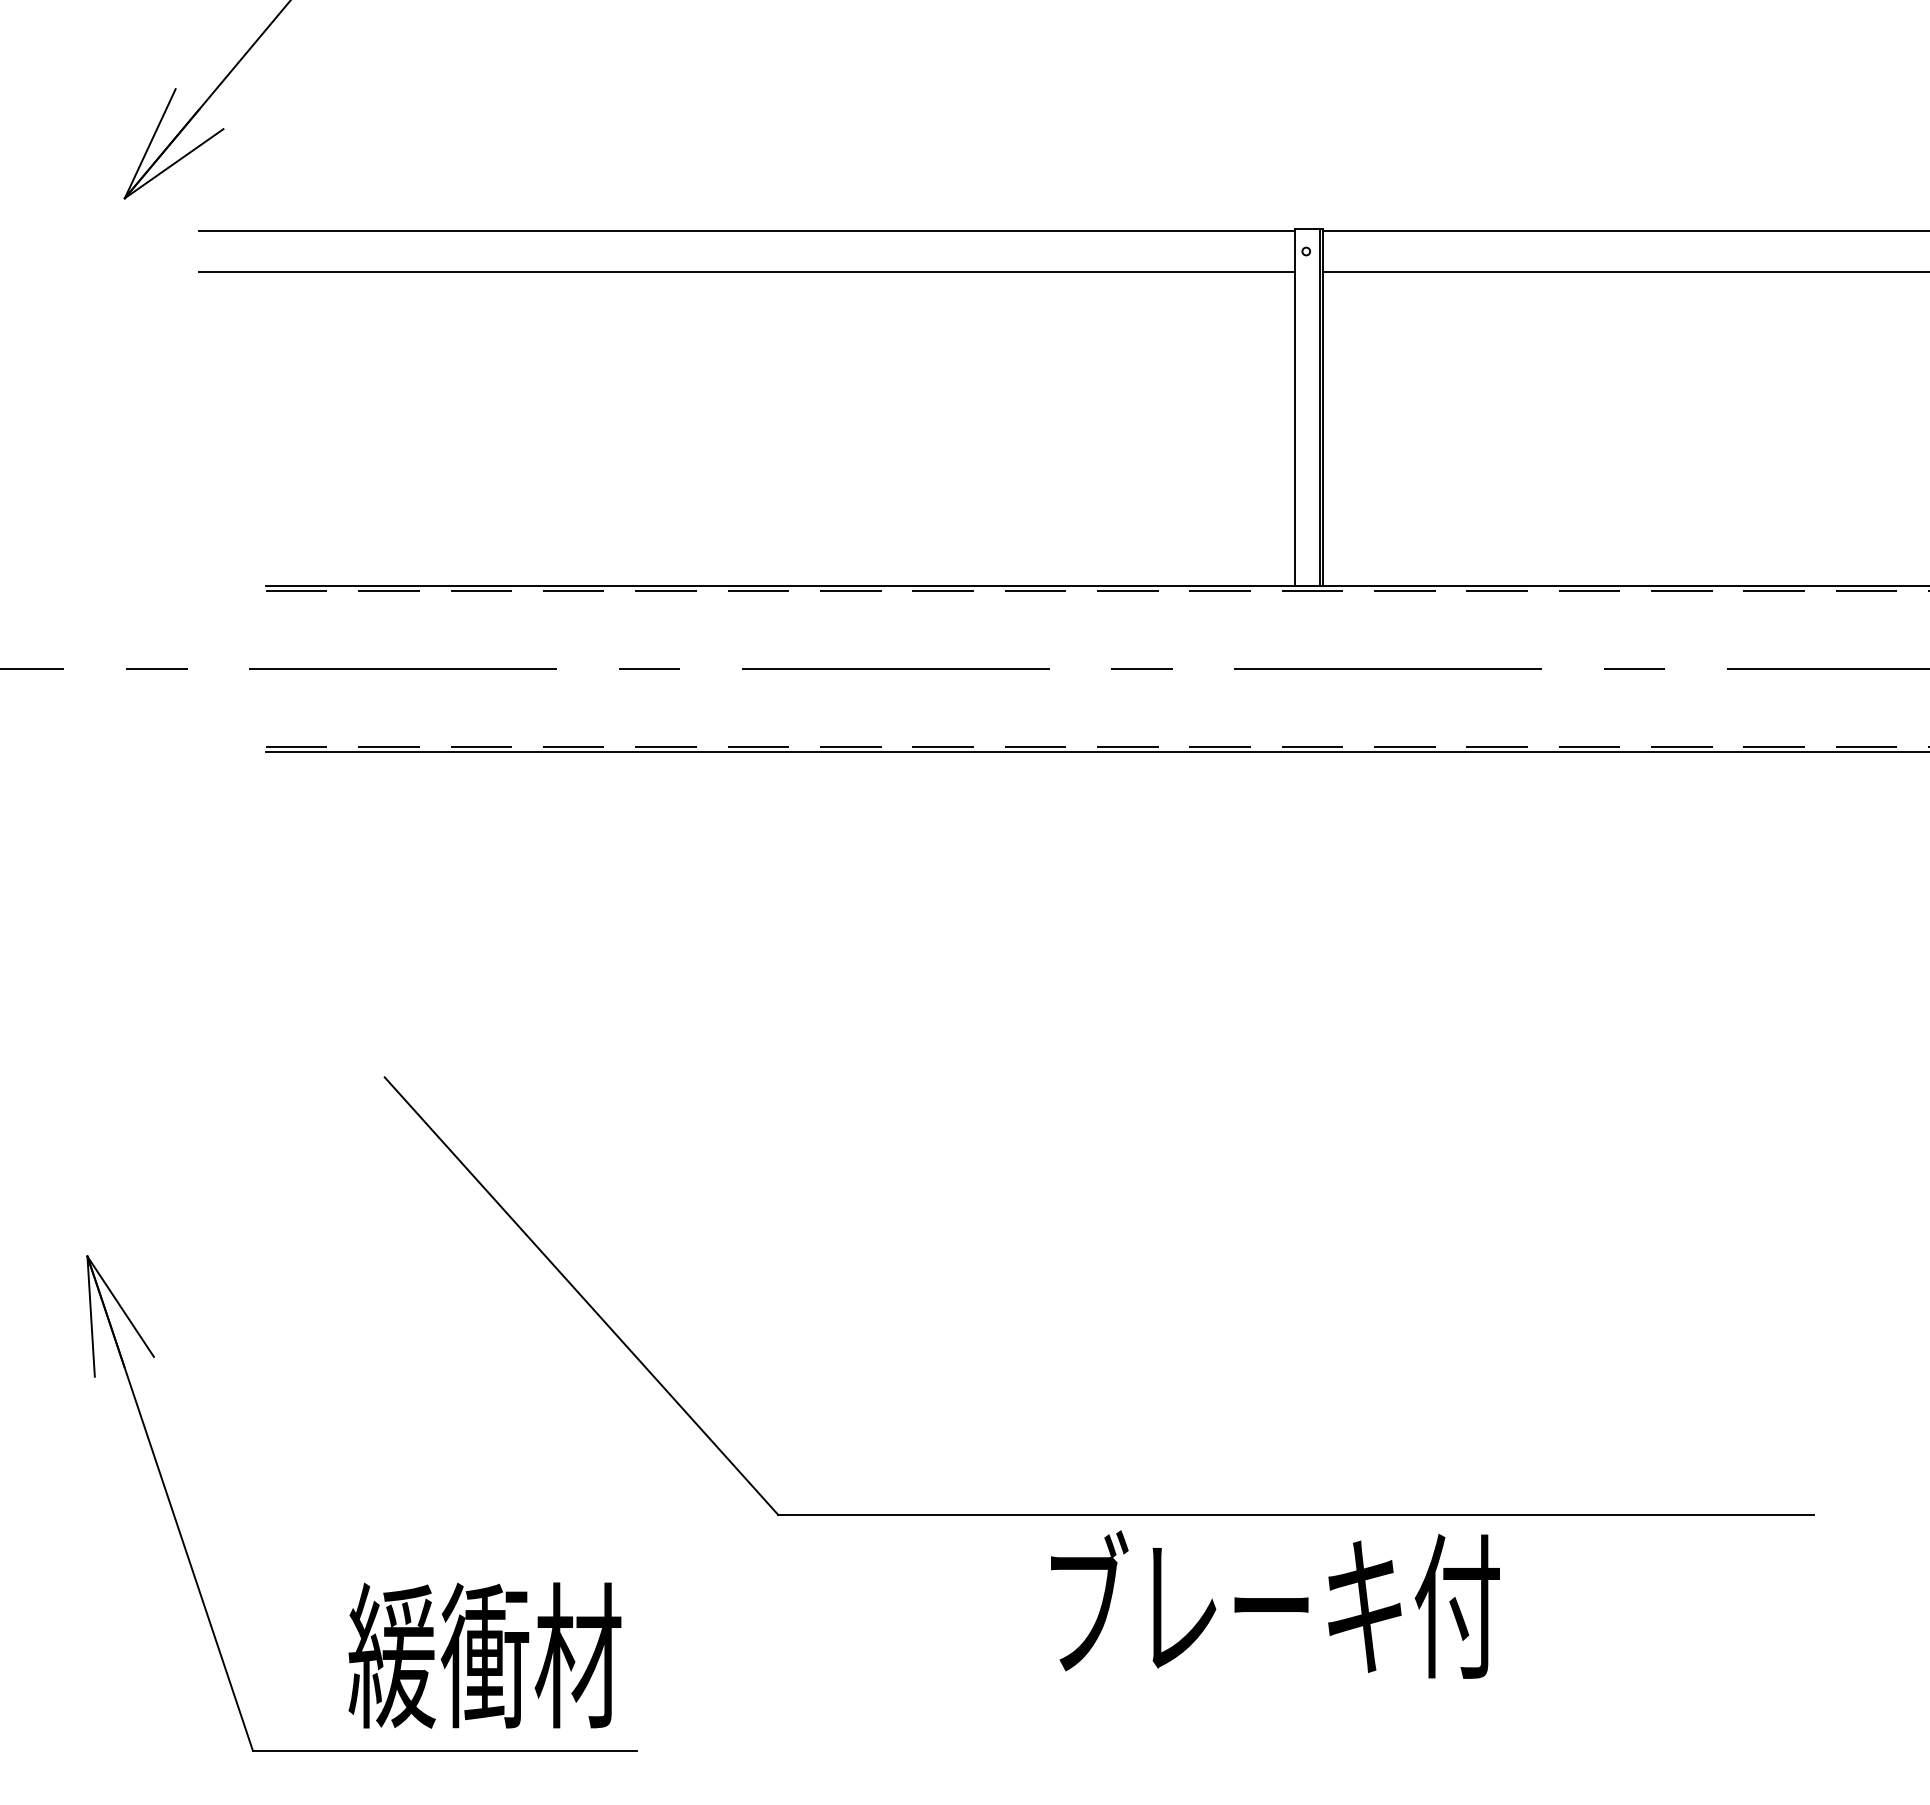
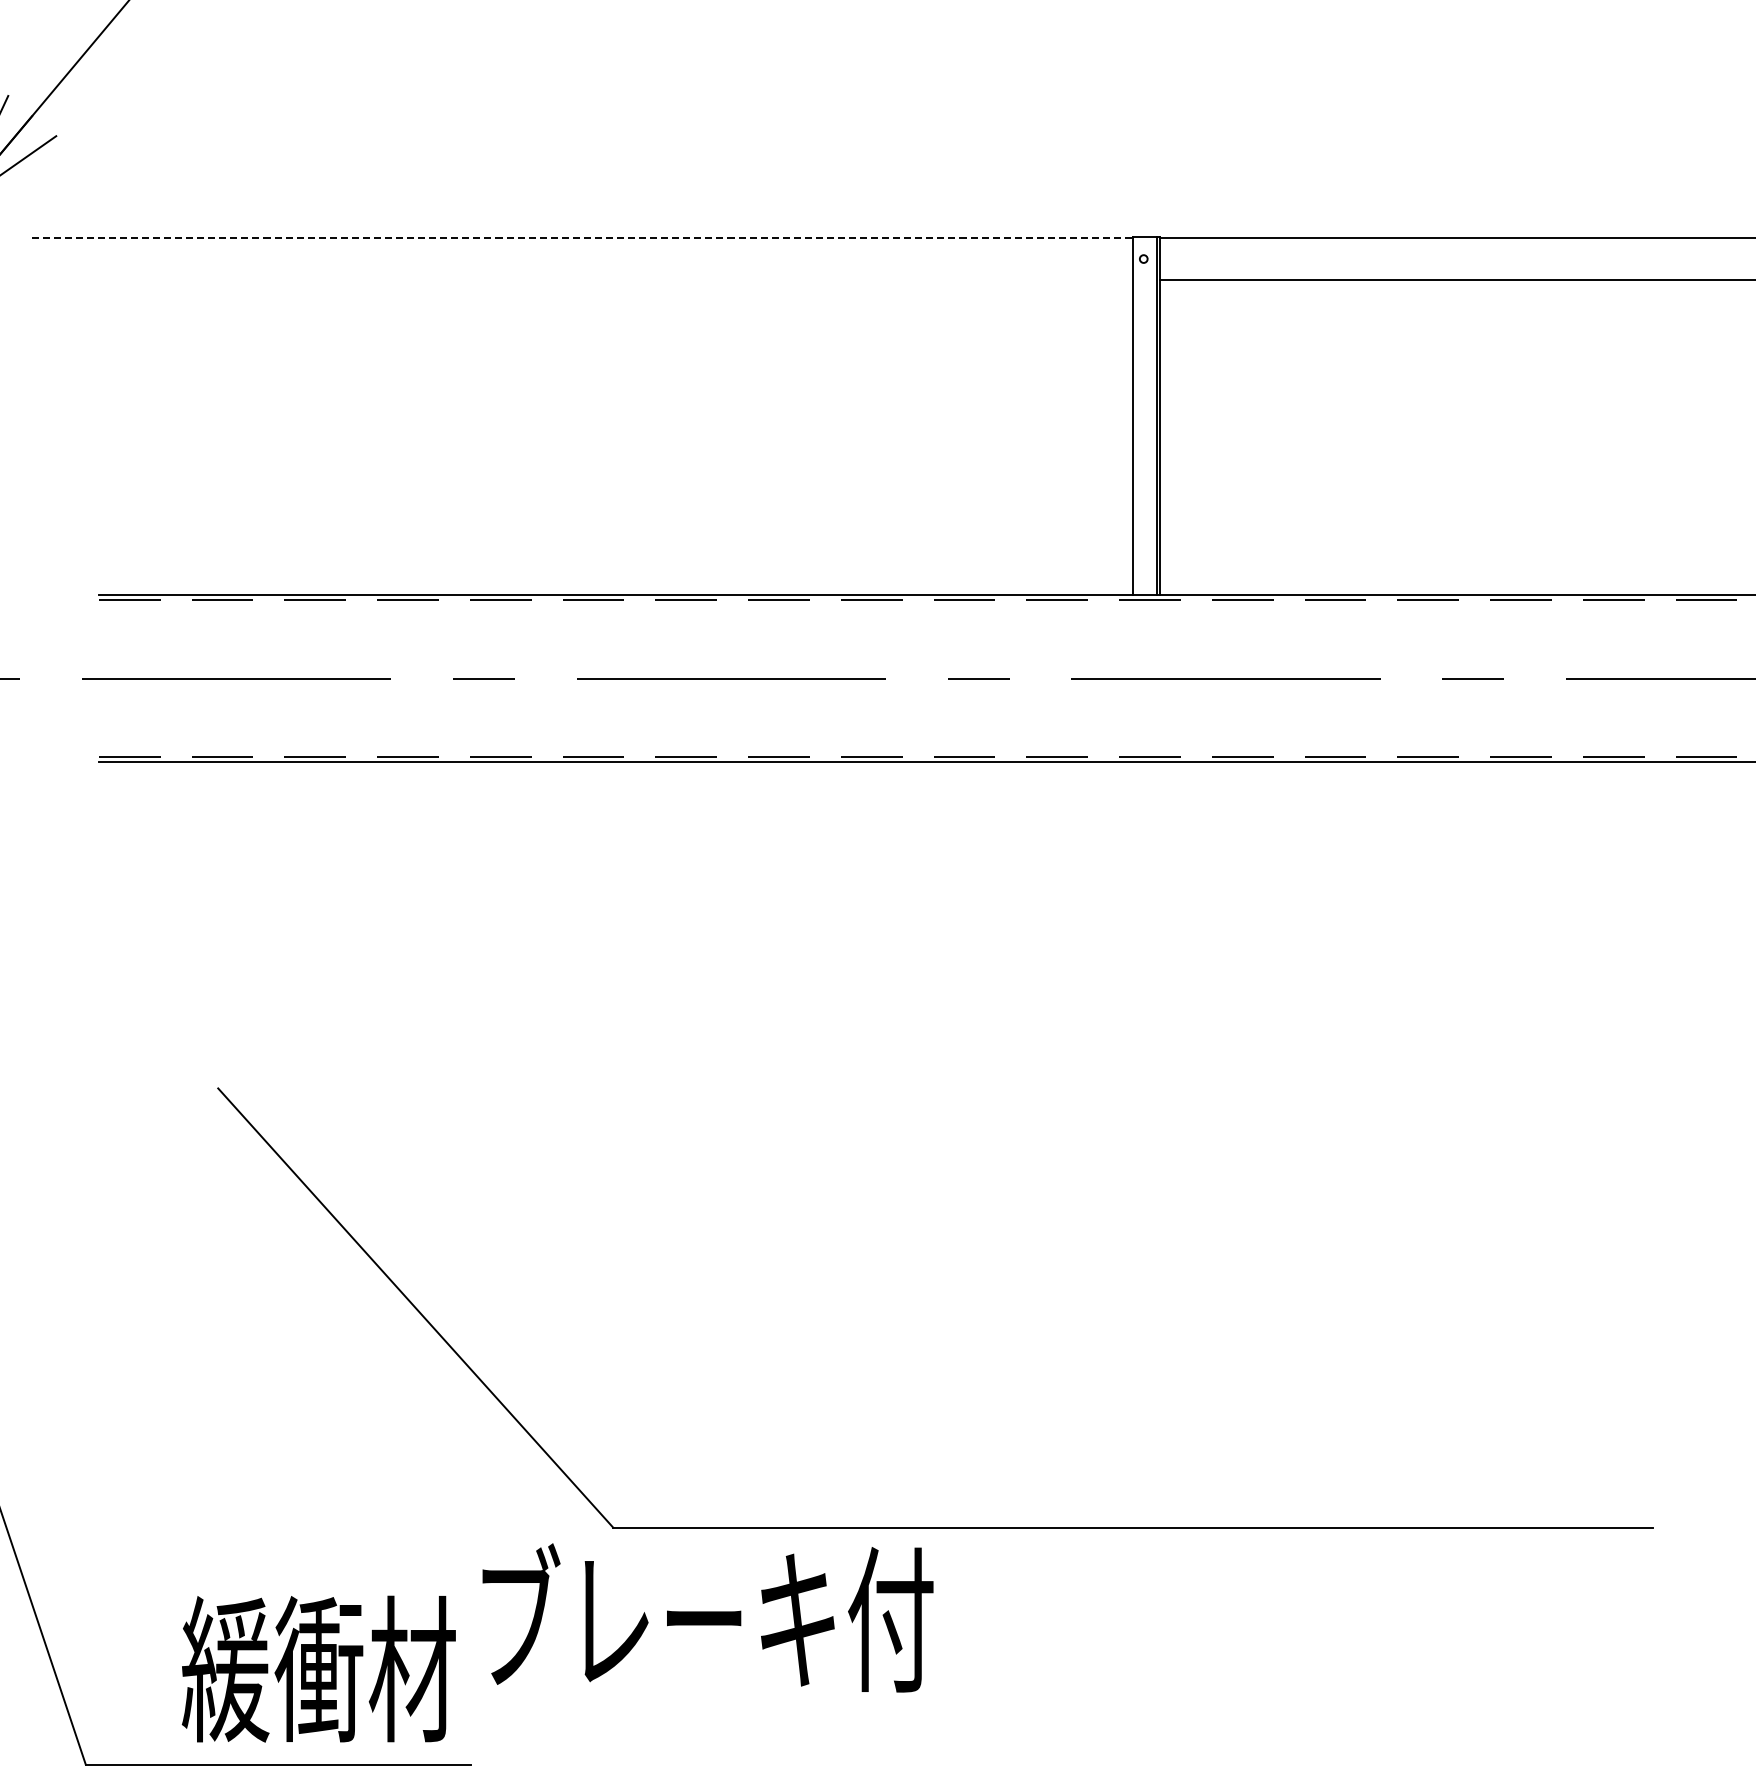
line: (747, 230) -> (582, 237), solid -> dashed
line: (746, 272) -> (581, 280), removed
text: (1275, 1604) -> (708, 1617), moved

